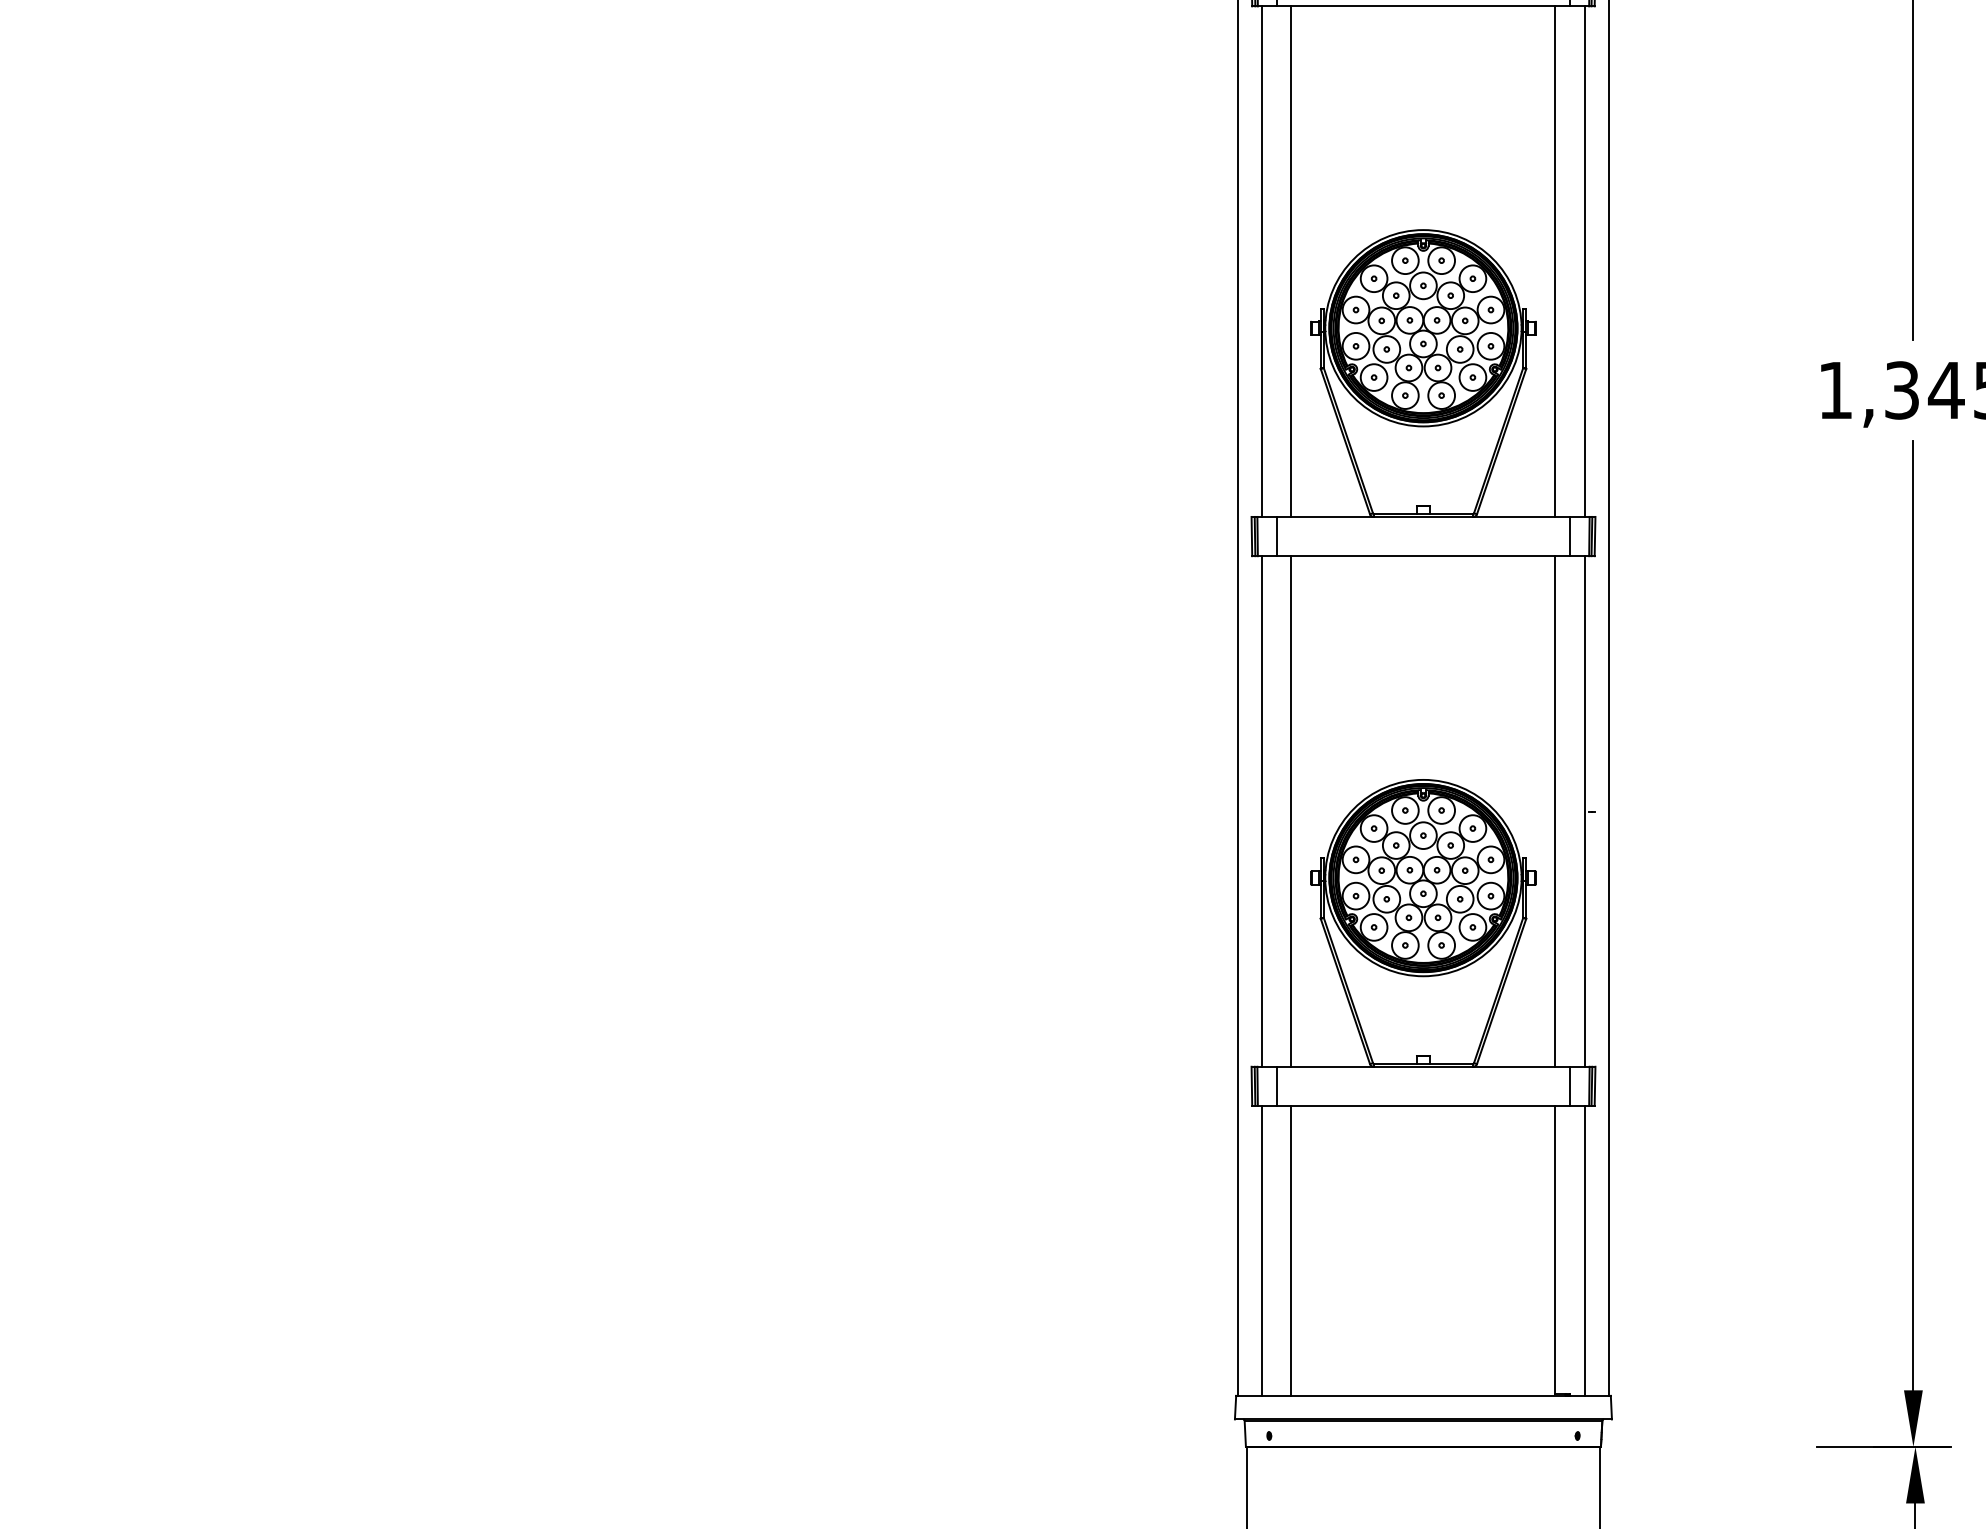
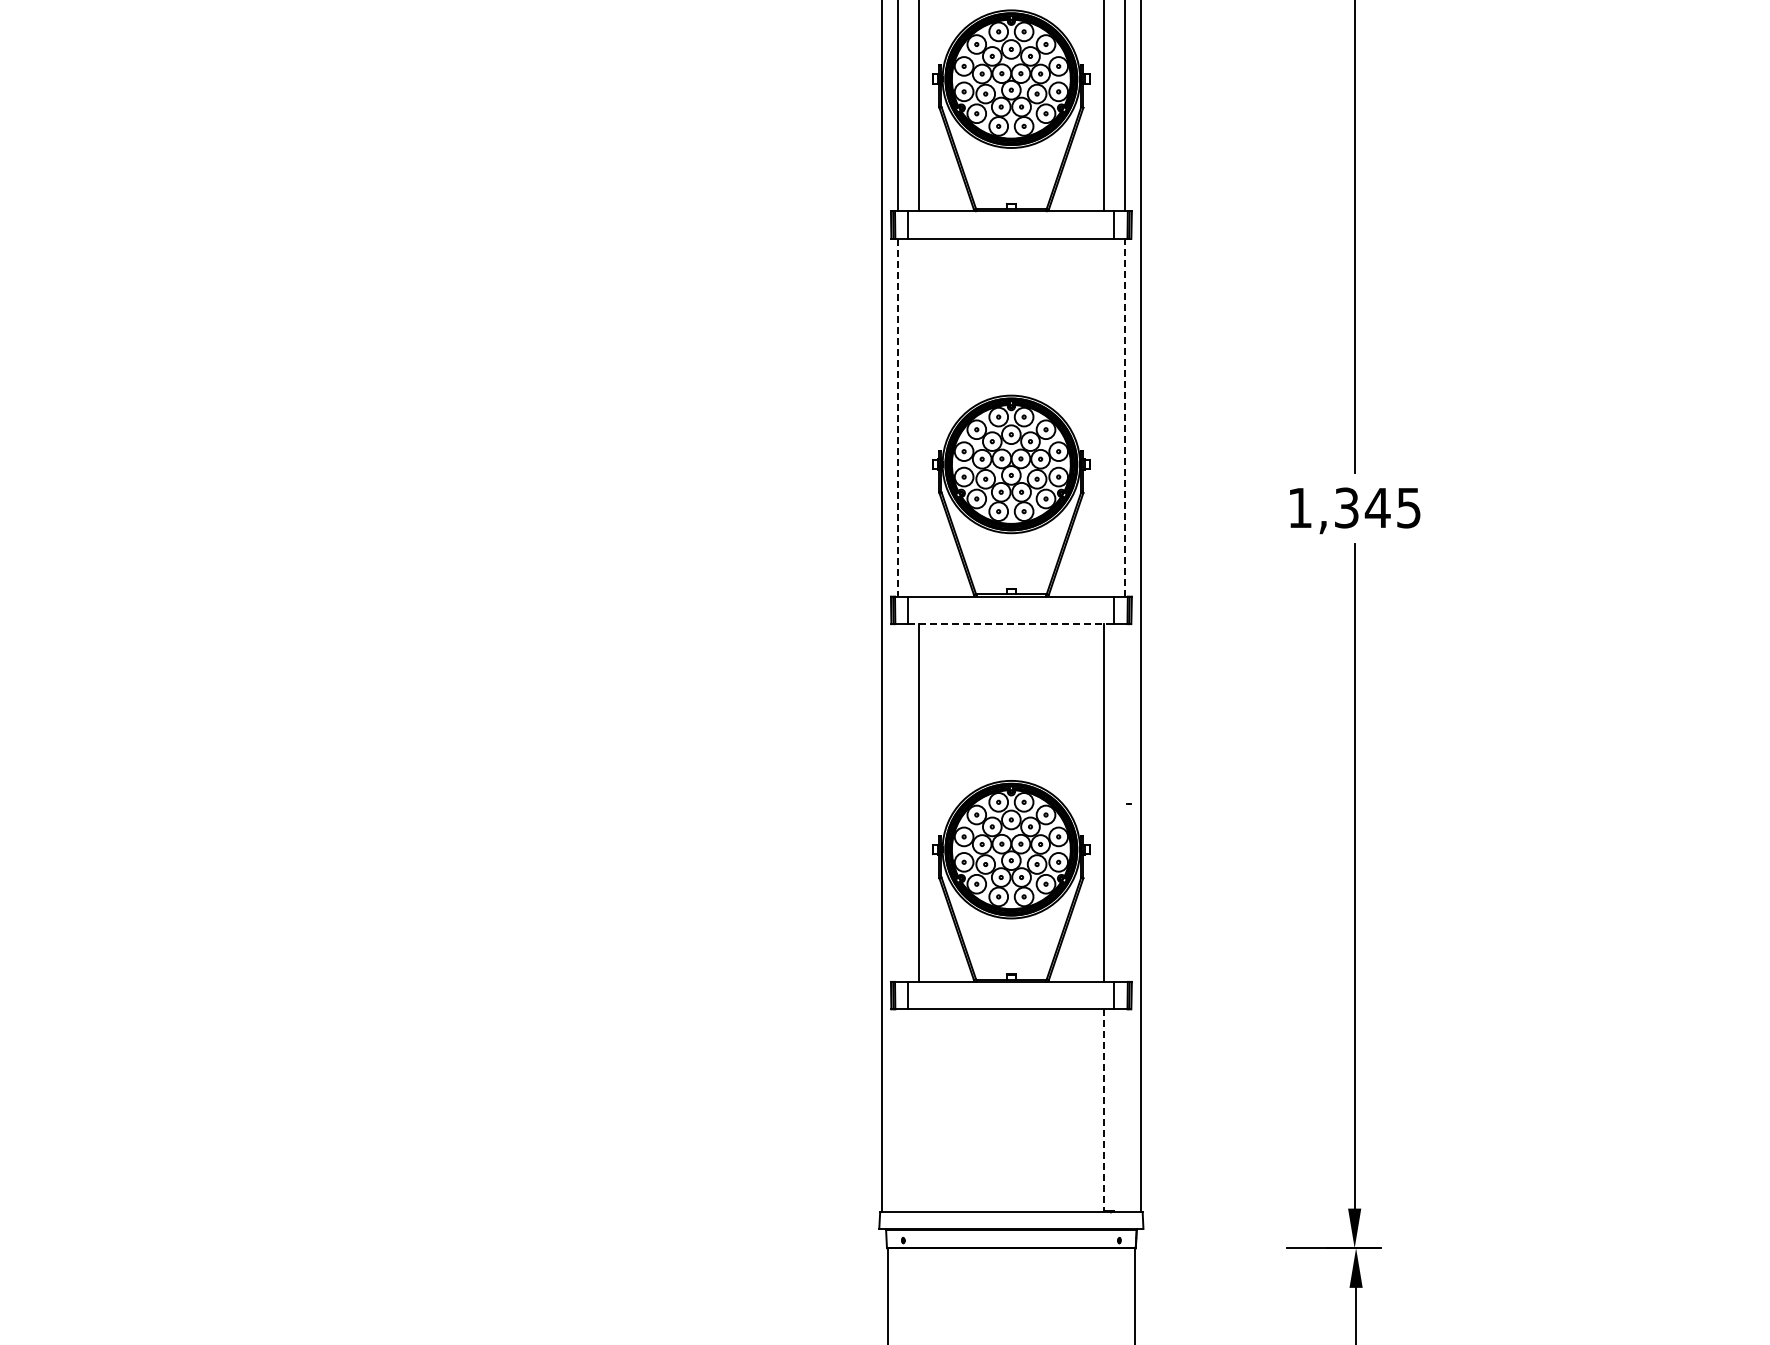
line: (1260, 261) -> (897, 417), solid -> dashed
line: (1290, 261) -> (918, 417), removed
line: (1554, 261) -> (1103, 417), removed
line: (1584, 261) -> (1124, 417), solid -> dashed
line: (1423, 556) -> (1011, 624), solid -> dashed
line: (1260, 810) -> (897, 802), removed
line: (1584, 810) -> (1124, 802), removed
line: (1260, 1250) -> (897, 1110), removed
line: (1290, 1250) -> (918, 1110), removed
line: (1554, 1250) -> (1103, 1110), solid -> dashed
line: (1584, 1250) -> (1124, 1110), removed

